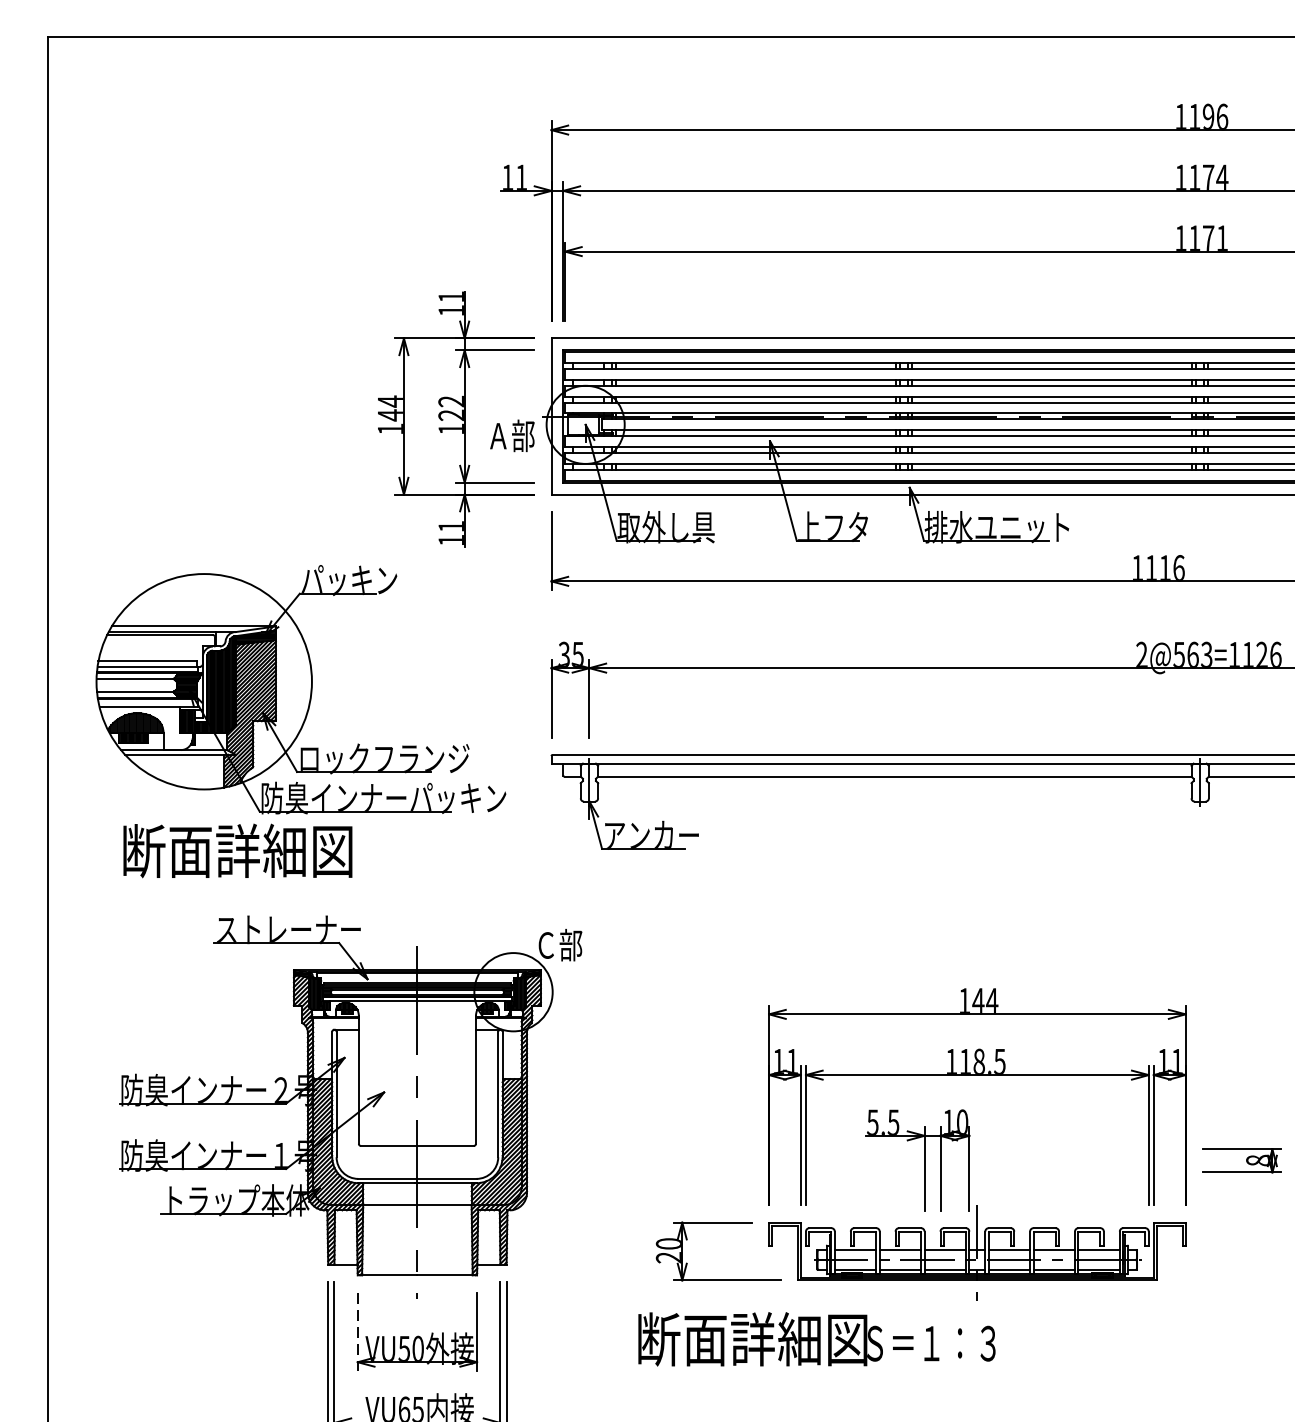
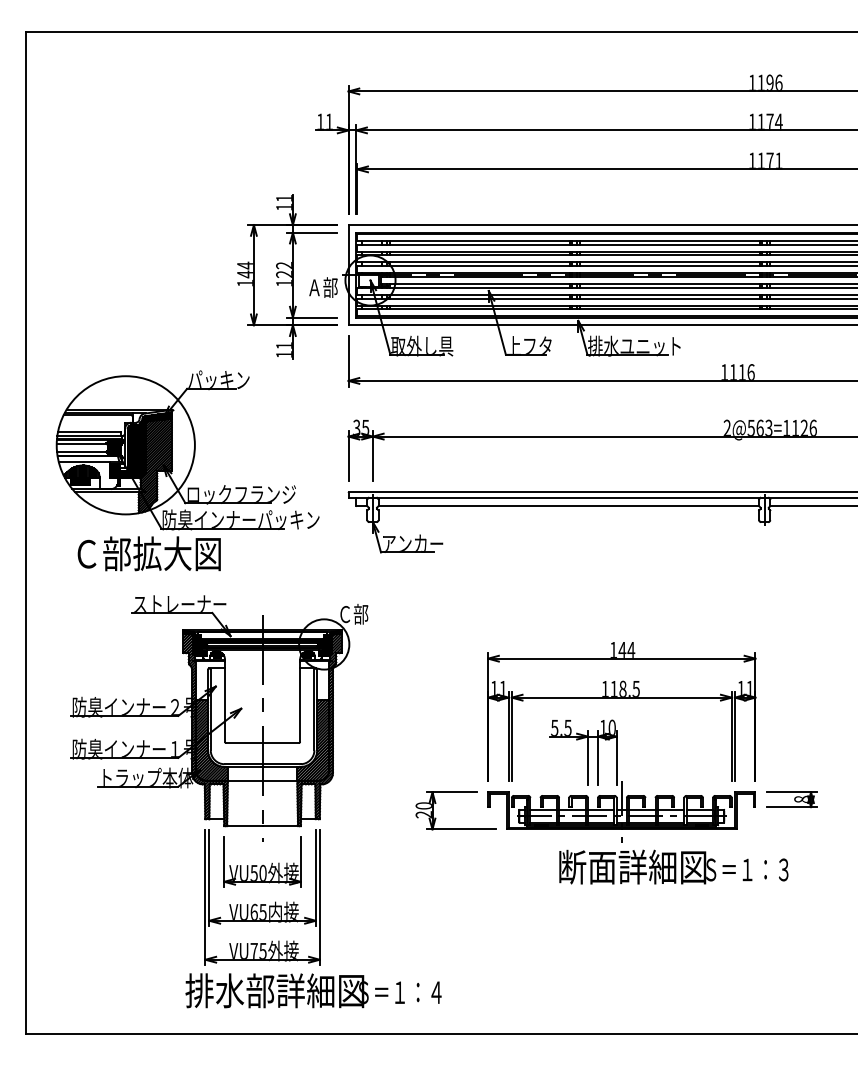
text: (214, 850) -> (132, 553), 断面詳細図 -> Ｃ部拡大図
part: (1241, 1160) -> (791, 799), moved
line: (358, 1332) -> (224, 862), dashed -> solid
text: (816, 1338) -> (673, 866), moved

